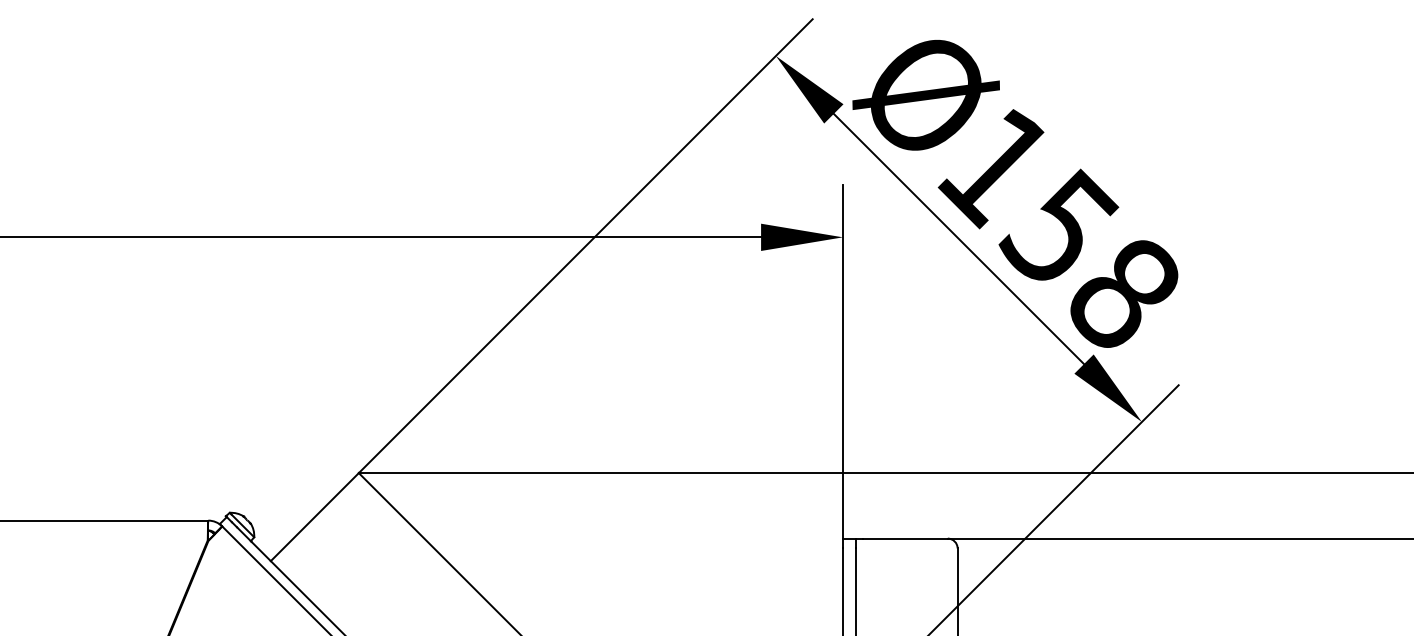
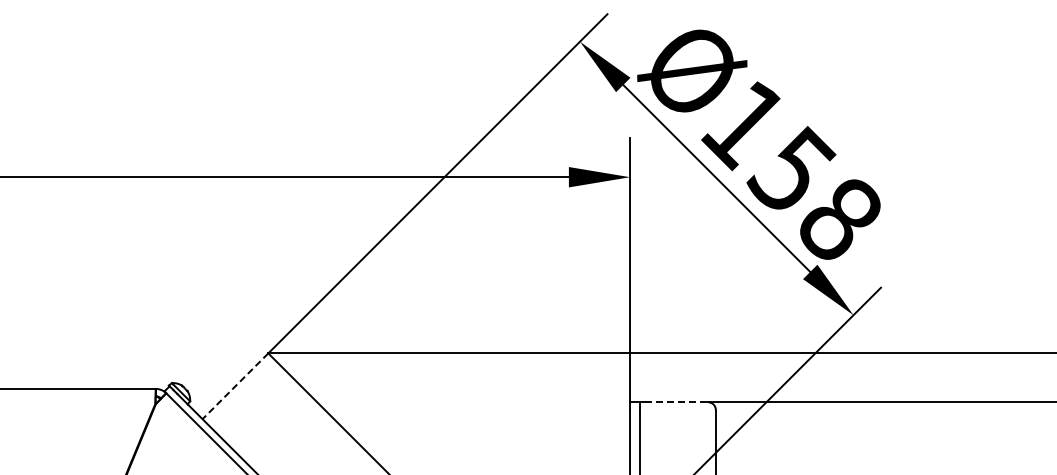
line: (314, 517) -> (235, 386), solid -> dashed
line: (905, 538) -> (676, 402), solid -> dashed

